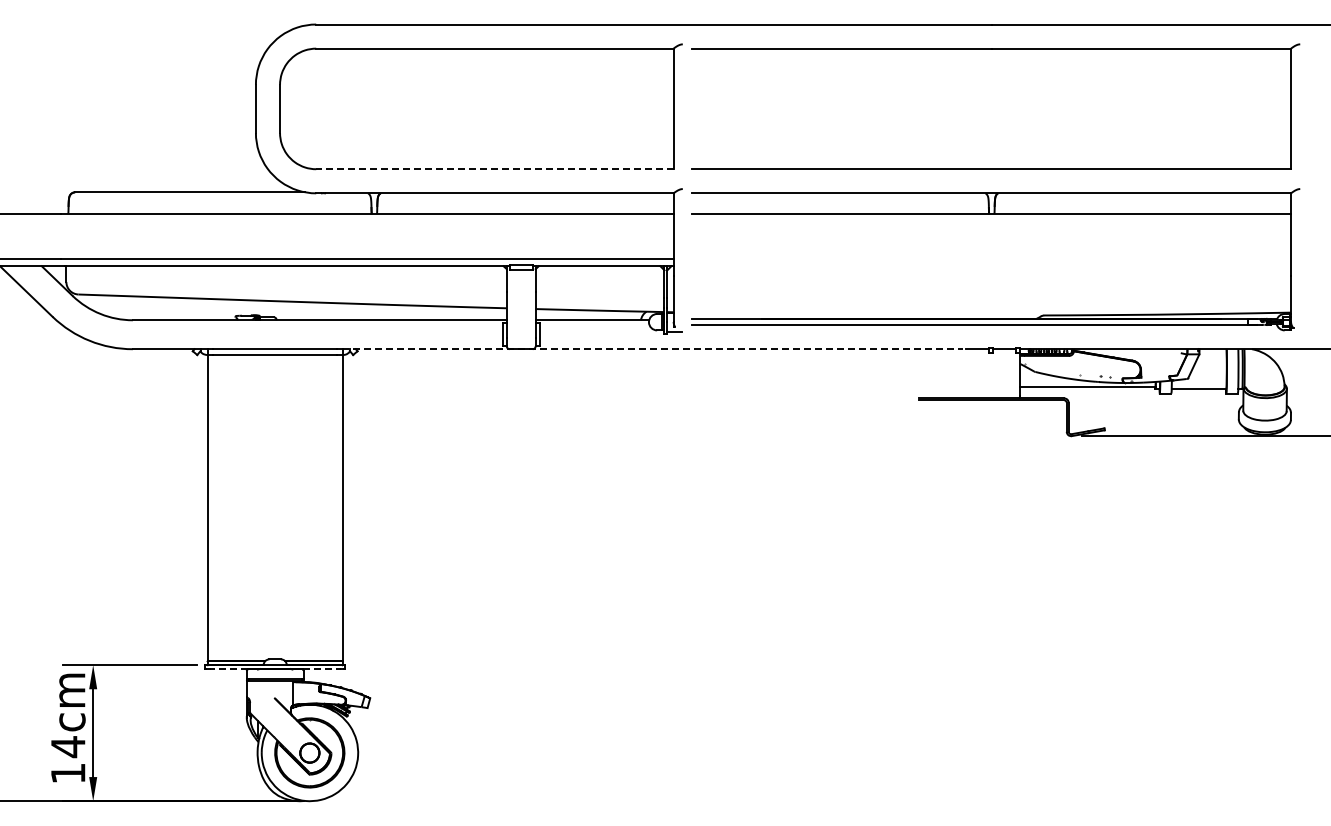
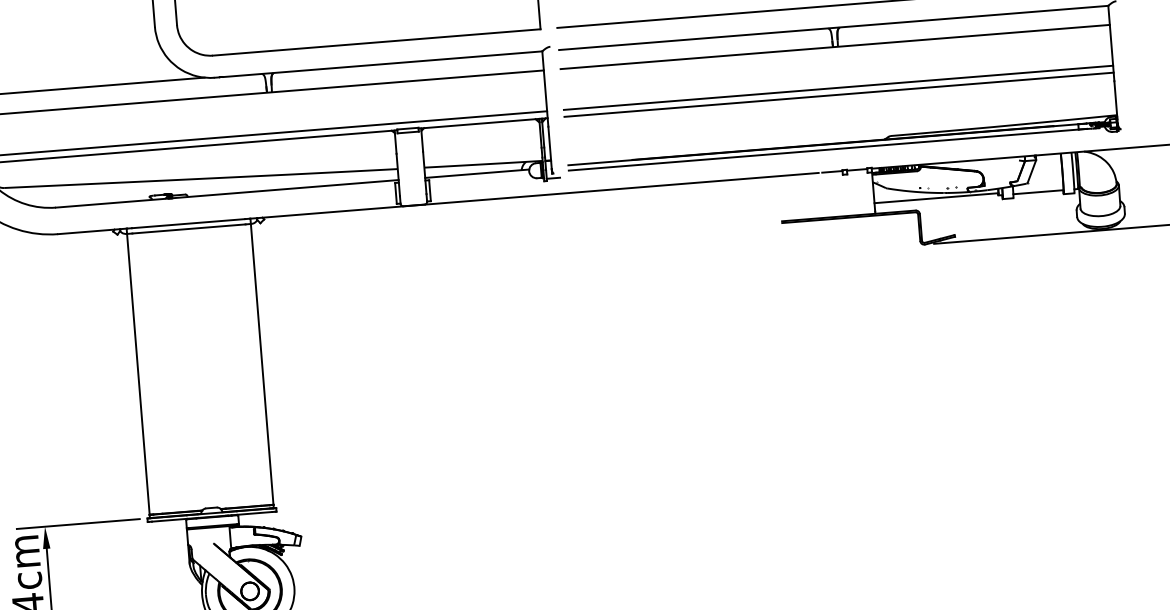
line: (494, 169) -> (376, 42), dashed -> solid
line: (991, 258) -> (838, 87), added
line: (991, 266) -> (839, 95), added
line: (652, 349) -> (534, 196), dashed -> solid
line: (228, 669) -> (169, 520), dashed -> solid
line: (322, 669) -> (255, 513), dashed -> solid

